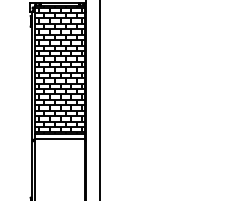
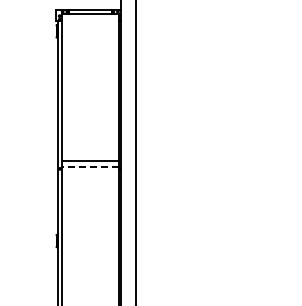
hatch: (59, 69) -> (90, 87), removed
line: (59, 139) -> (90, 167), solid -> dashed

